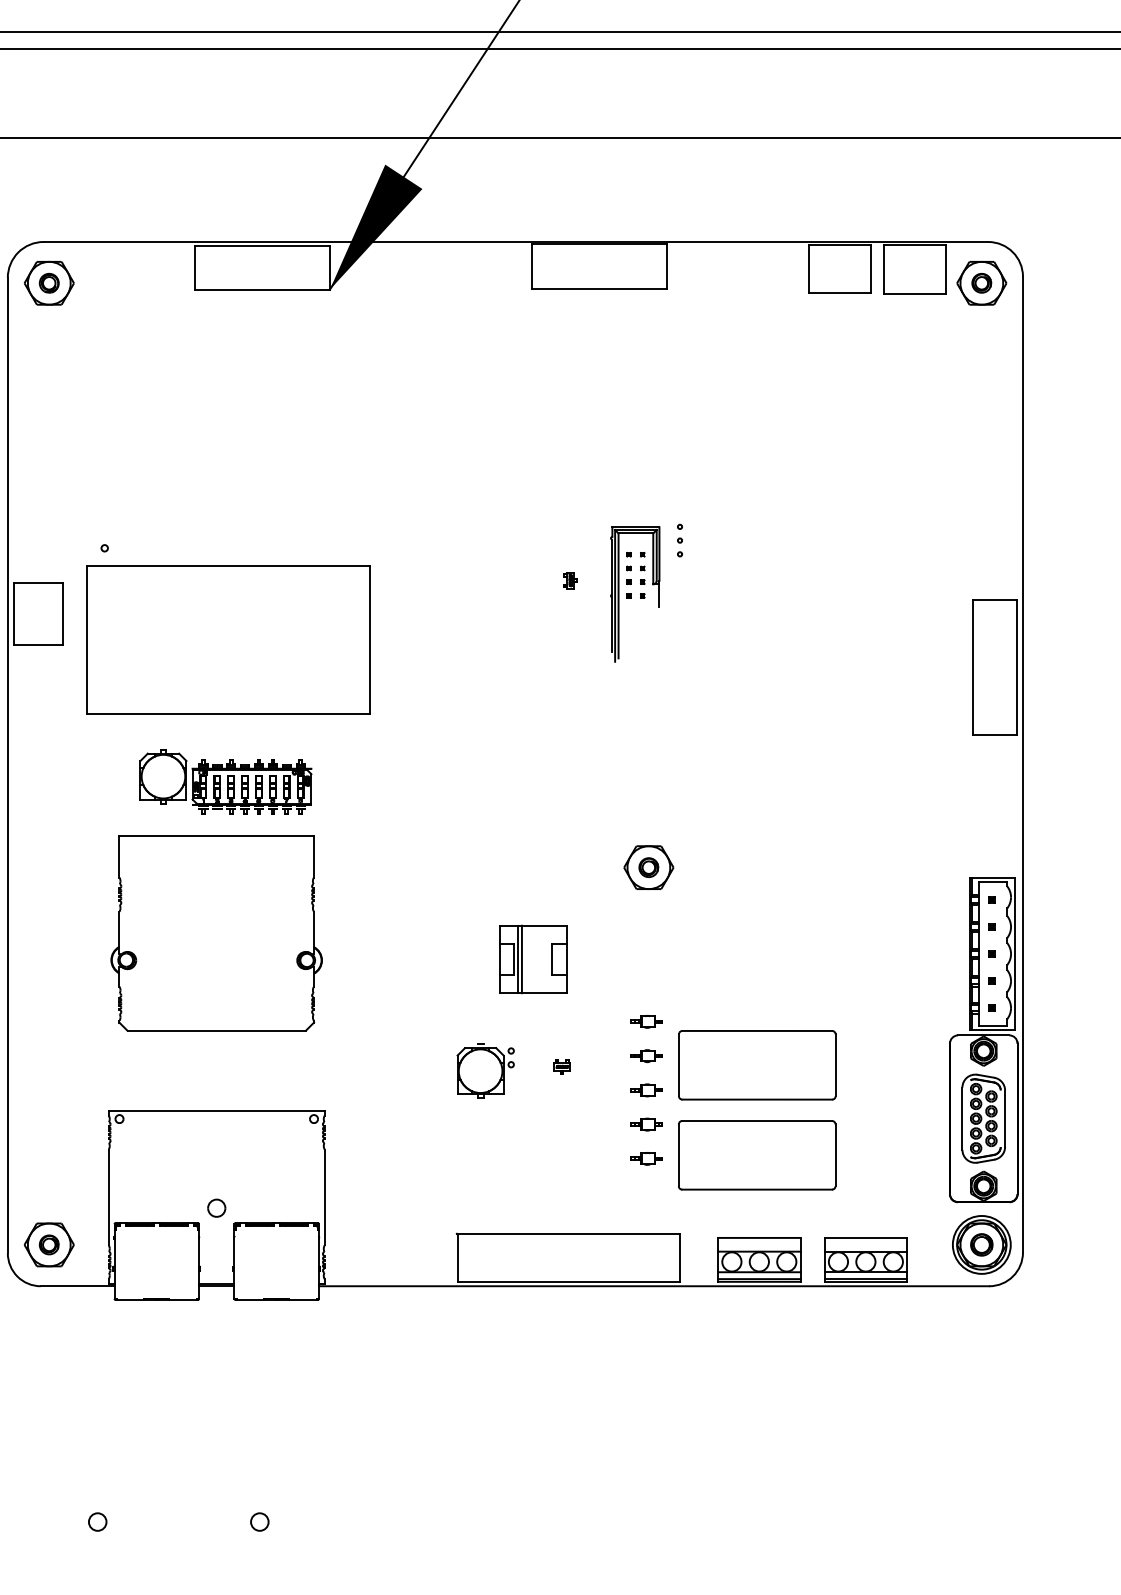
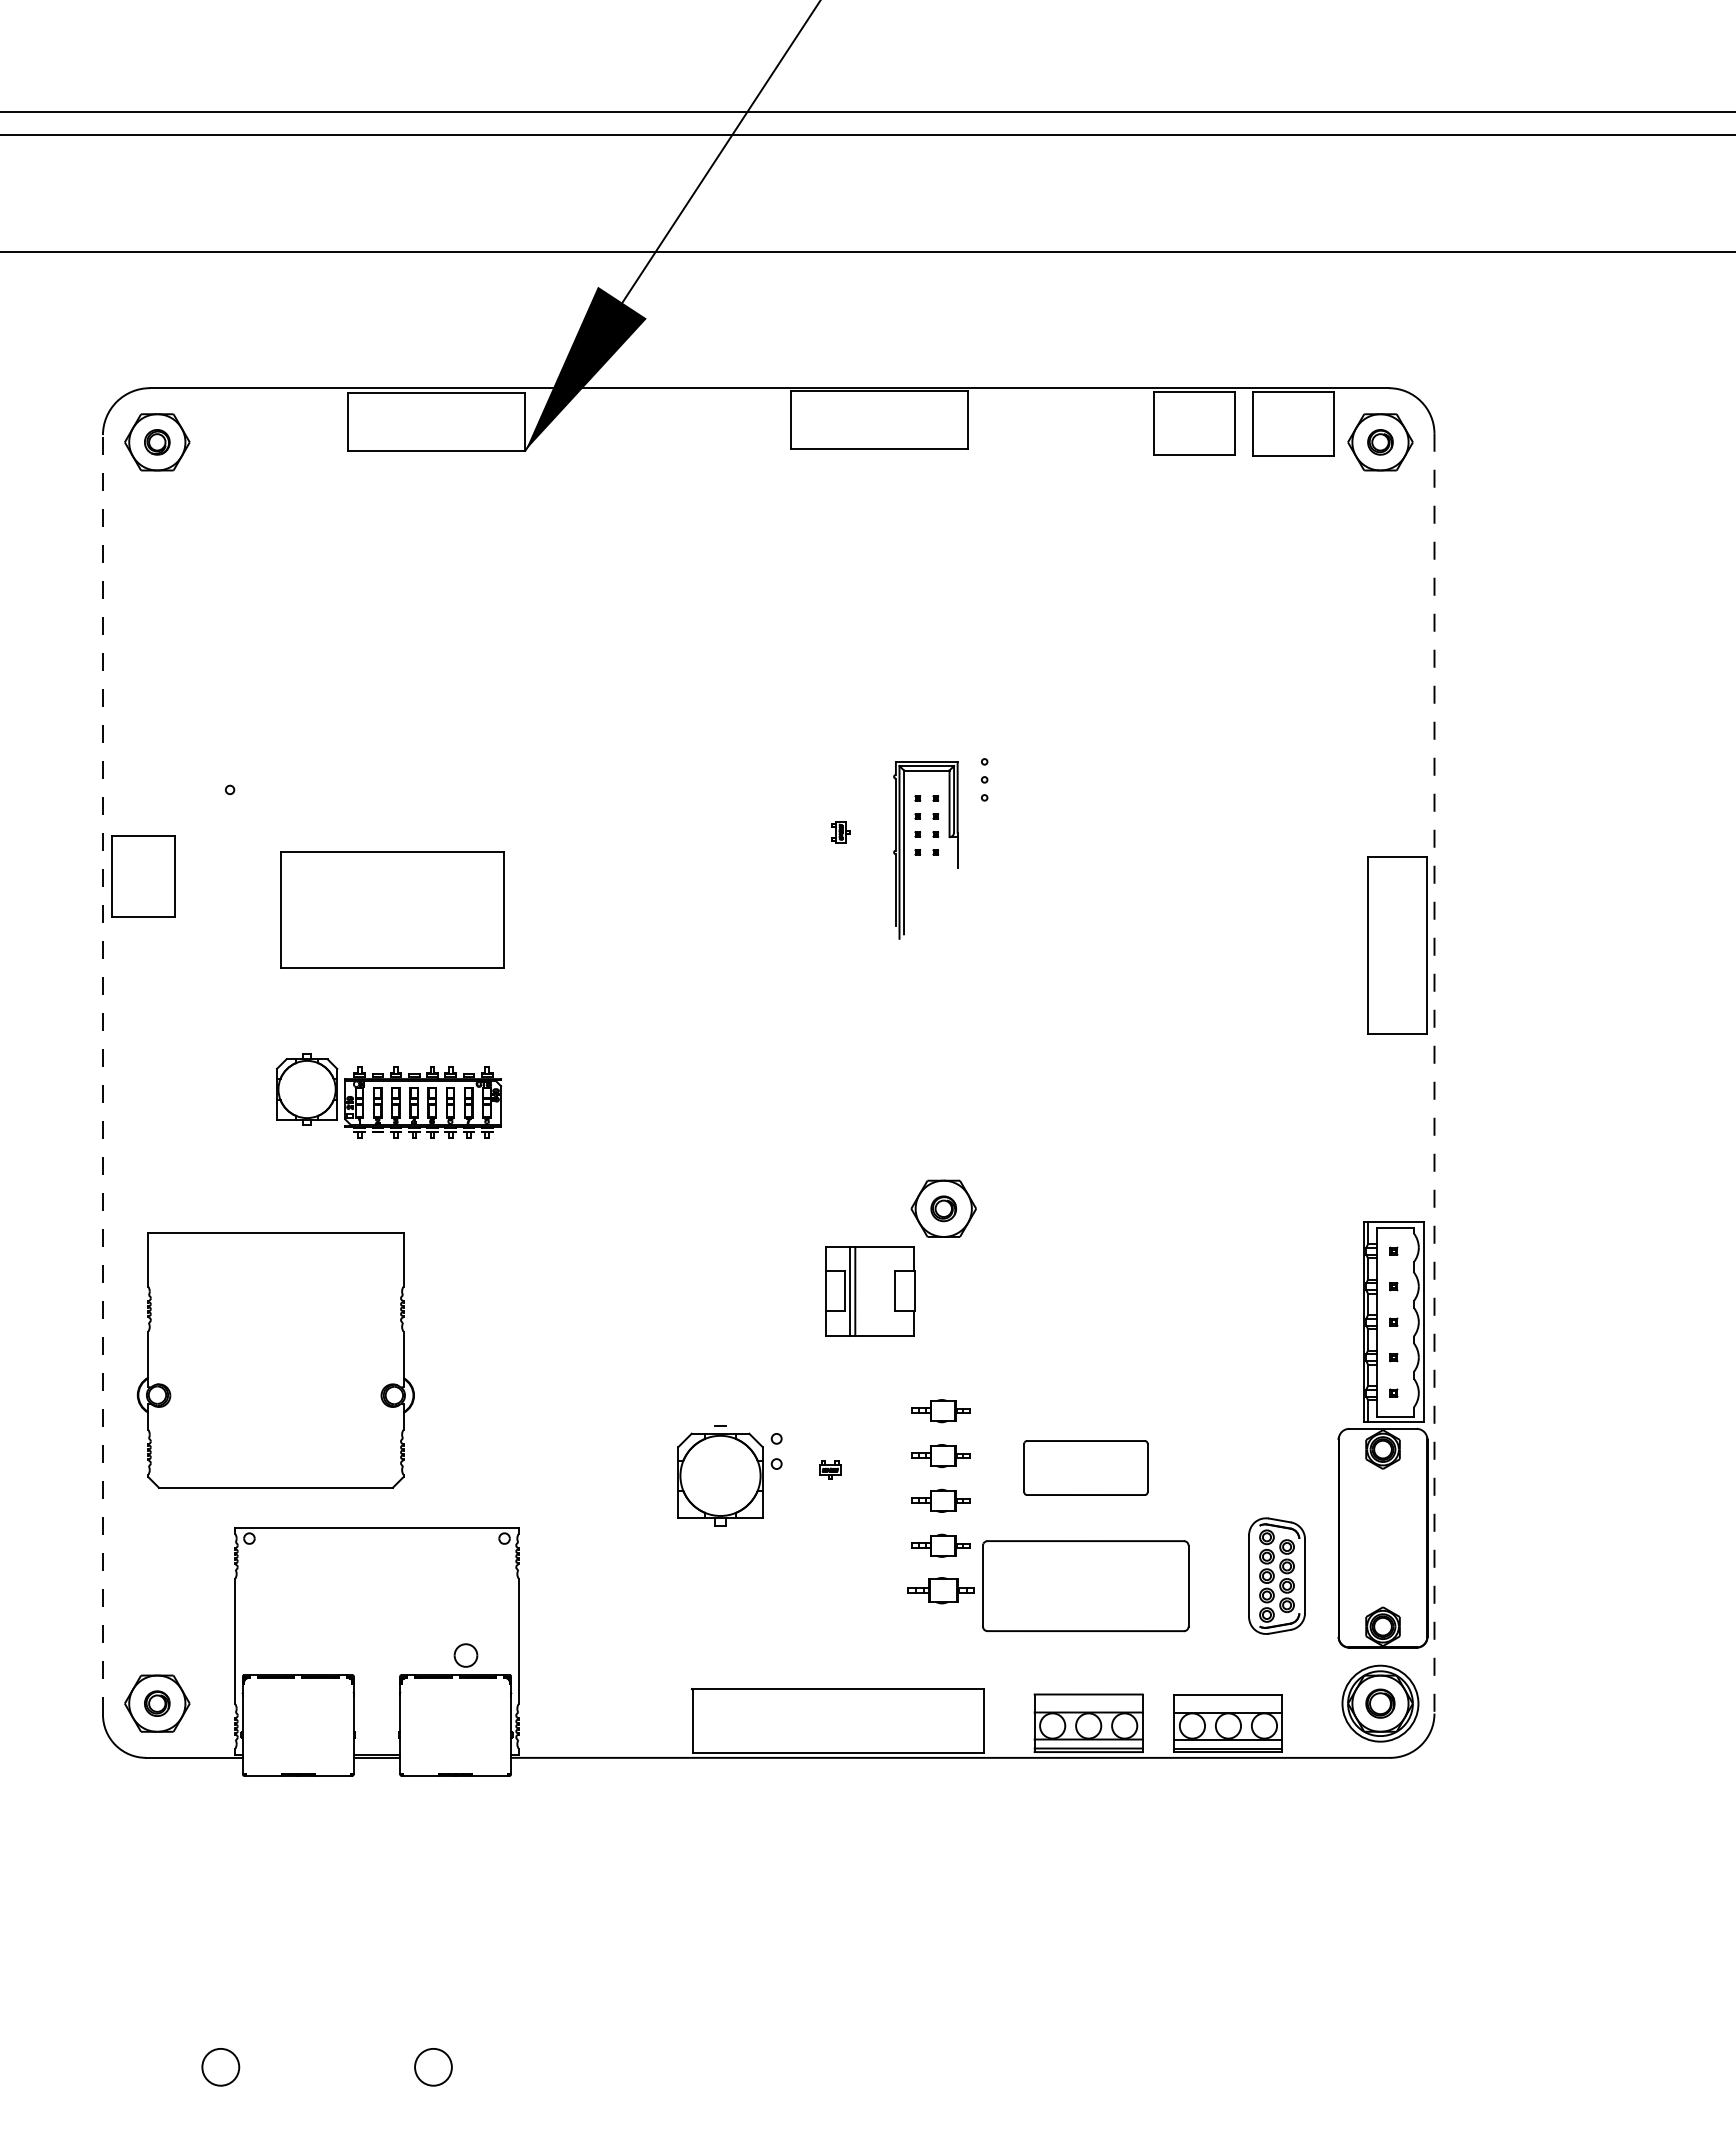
part: (228, 639) -> (392, 909), size x0.6
line: (1023, 764) -> (1434, 1073), solid -> dashed
line: (7, 765) -> (102, 1074), solid -> dashed
part: (216, 933) -> (275, 1360), moved
part: (532, 959) -> (869, 1291), moved
part: (647, 1021) -> (941, 1410), size x1.4
part: (647, 1055) -> (941, 1455), size x1.4
part: (756, 1064) -> (1085, 1467), size x0.6
part: (485, 1070) -> (729, 1475), size x1.4
part: (647, 1090) -> (941, 1500), size x1.4
part: (983, 1118) -> (1276, 1575), moved
part: (647, 1124) -> (941, 1545), size x1.4
part: (647, 1158) -> (941, 1590), size x1.6
part: (216, 1208) -> (465, 1655), moved
circle: (97, 1521) -> (220, 2066), size x1.6
circle: (259, 1521) -> (433, 2066), size x1.6

